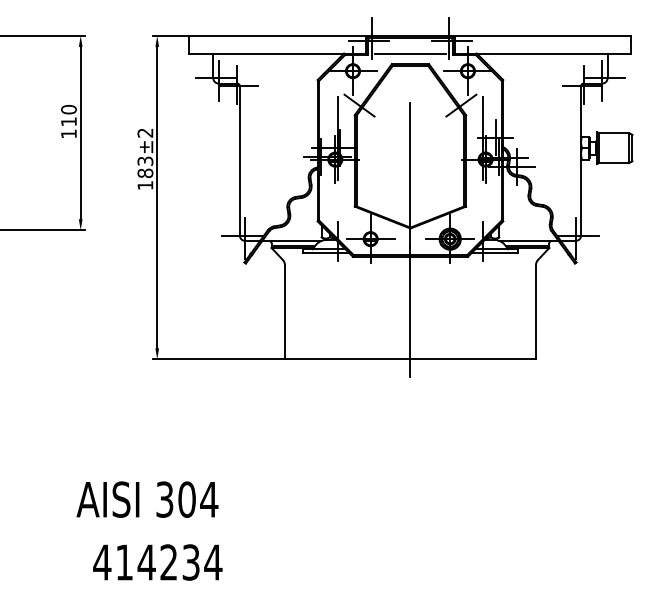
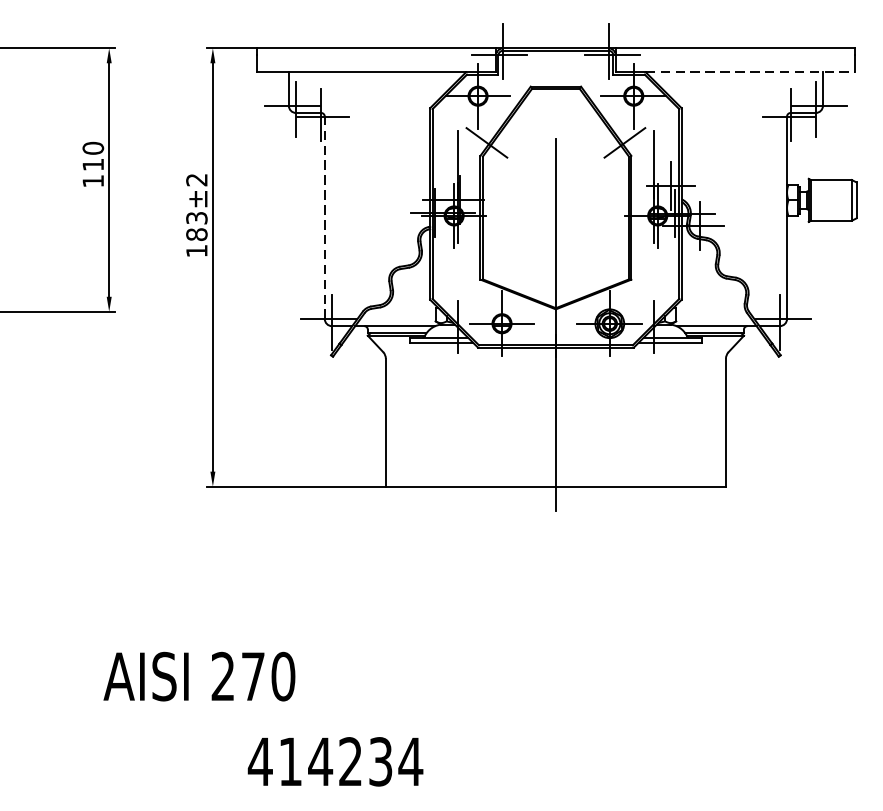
line: (410, 53) -> (555, 72), removed
line: (554, 53) -> (751, 72), solid -> dashed
line: (239, 160) -> (324, 217), solid -> dashed
text: (187, 499) -> (253, 676), 304 -> 270
text: (157, 562) -> (335, 761), moved

